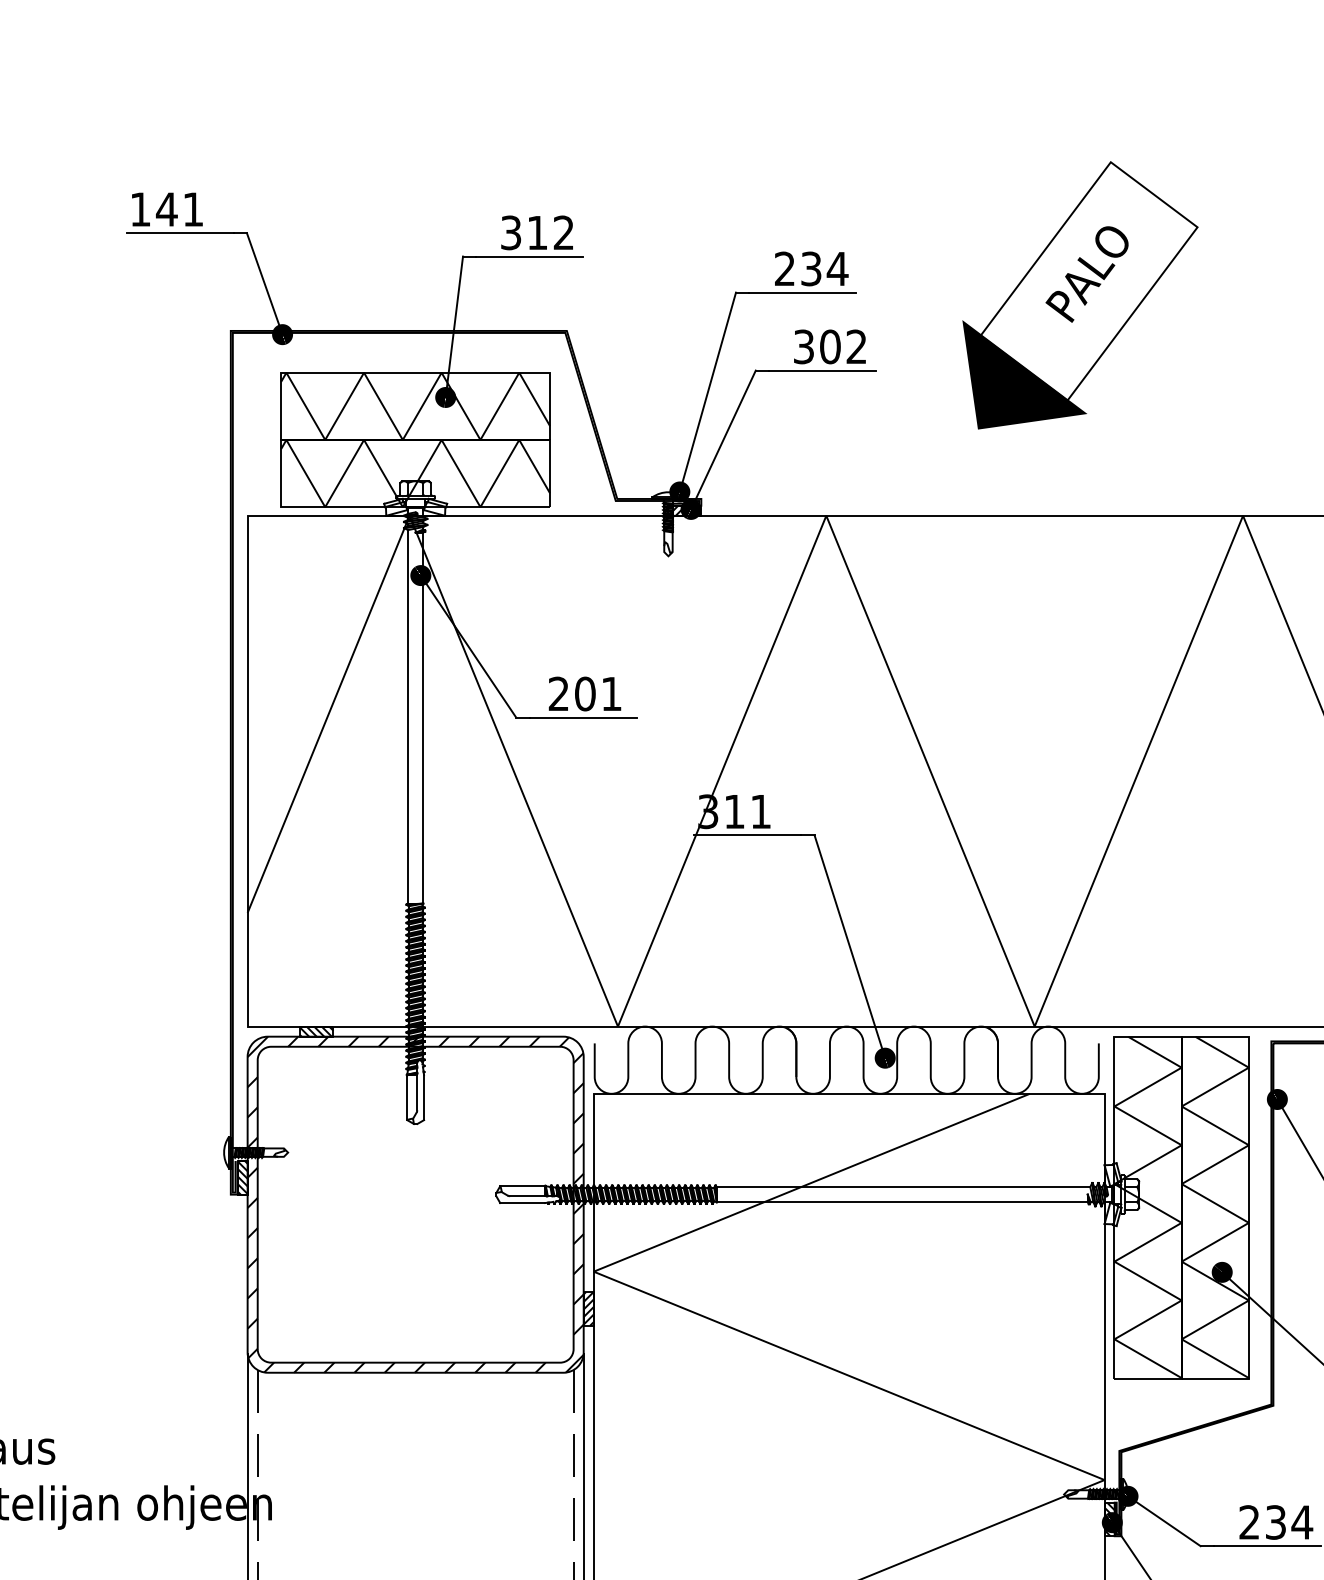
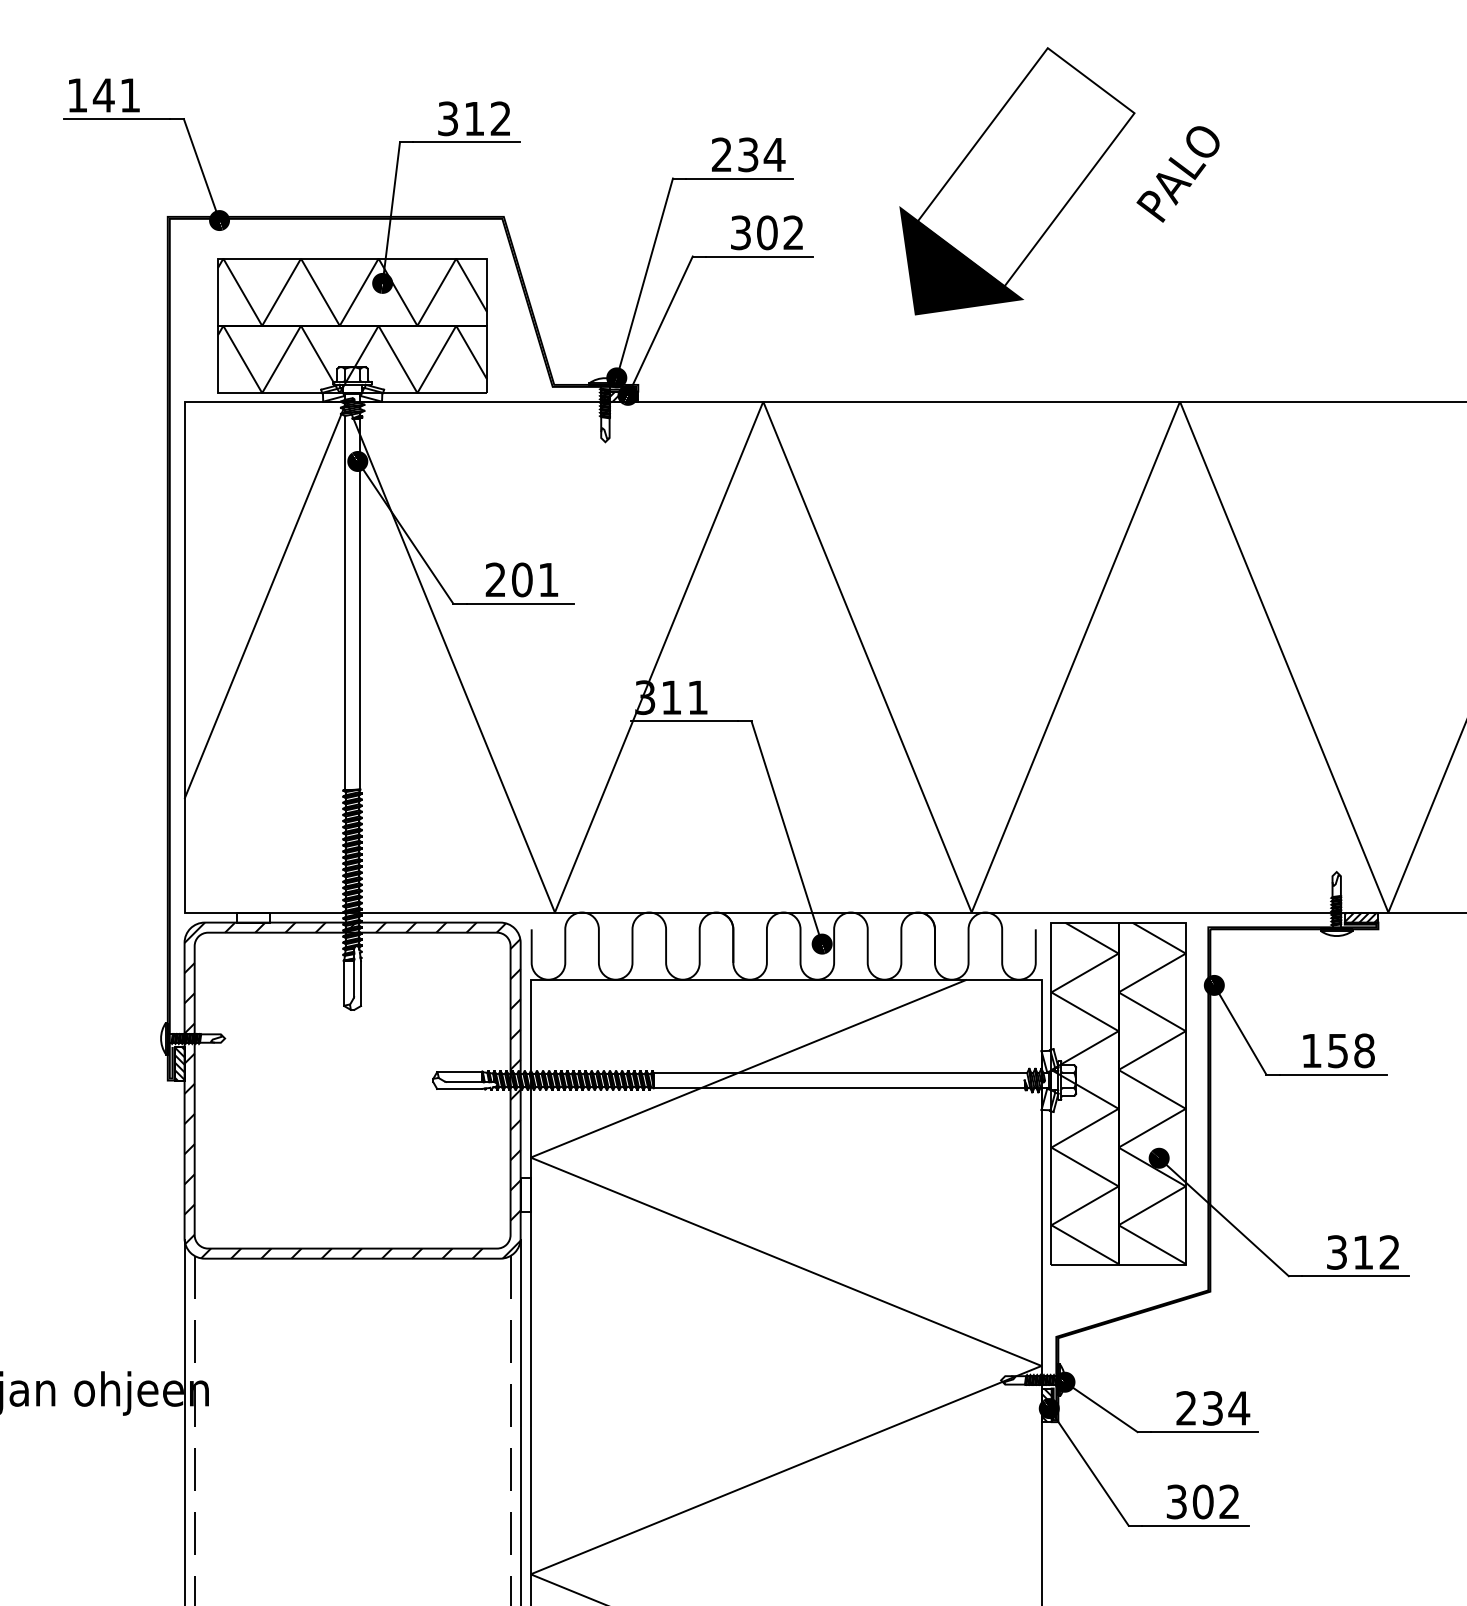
text: (1086, 274) -> (1177, 174), moved
hatch: (316, 1031) -> (253, 917), removed
hatch: (588, 1308) -> (525, 1194), removed

